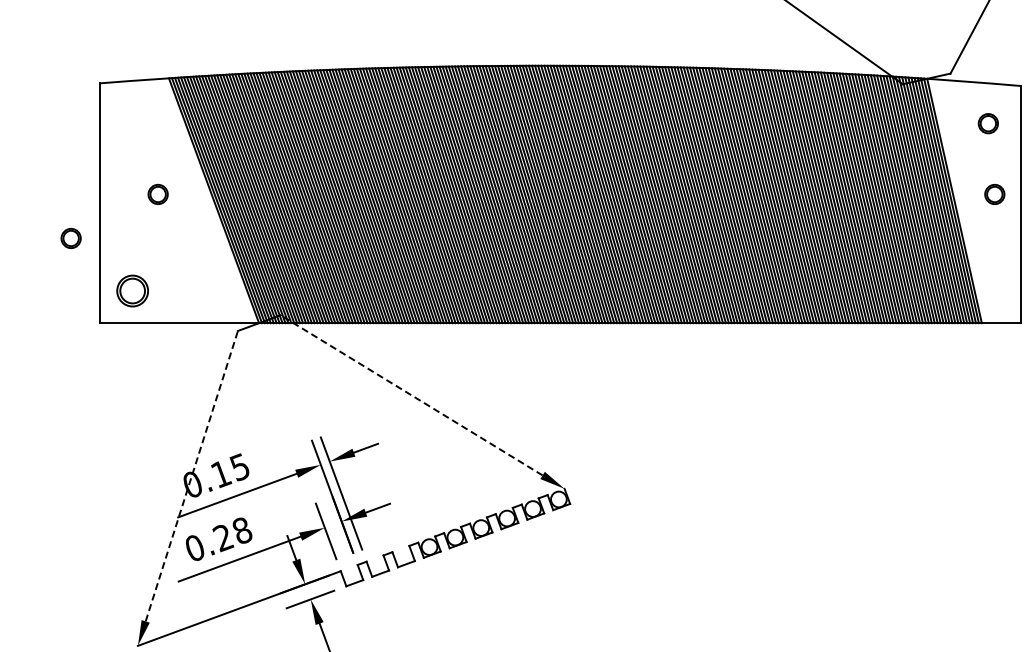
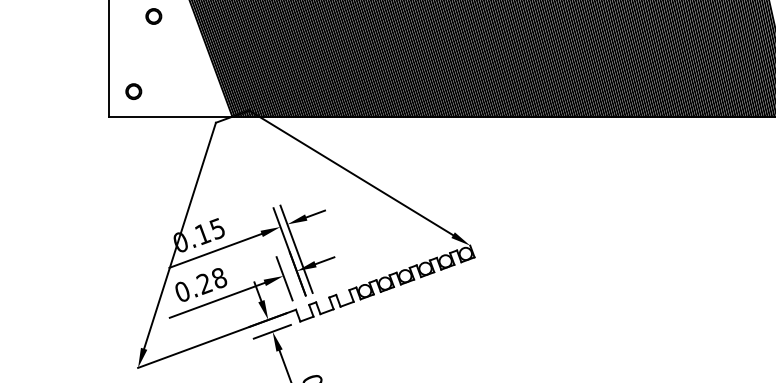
part: (70, 238) -> (85, 50), removed
part: (131, 290) -> (133, 91), size x0.62
line: (411, 395) -> (351, 172), dashed -> solid
line: (191, 475) -> (179, 235), dashed -> solid

